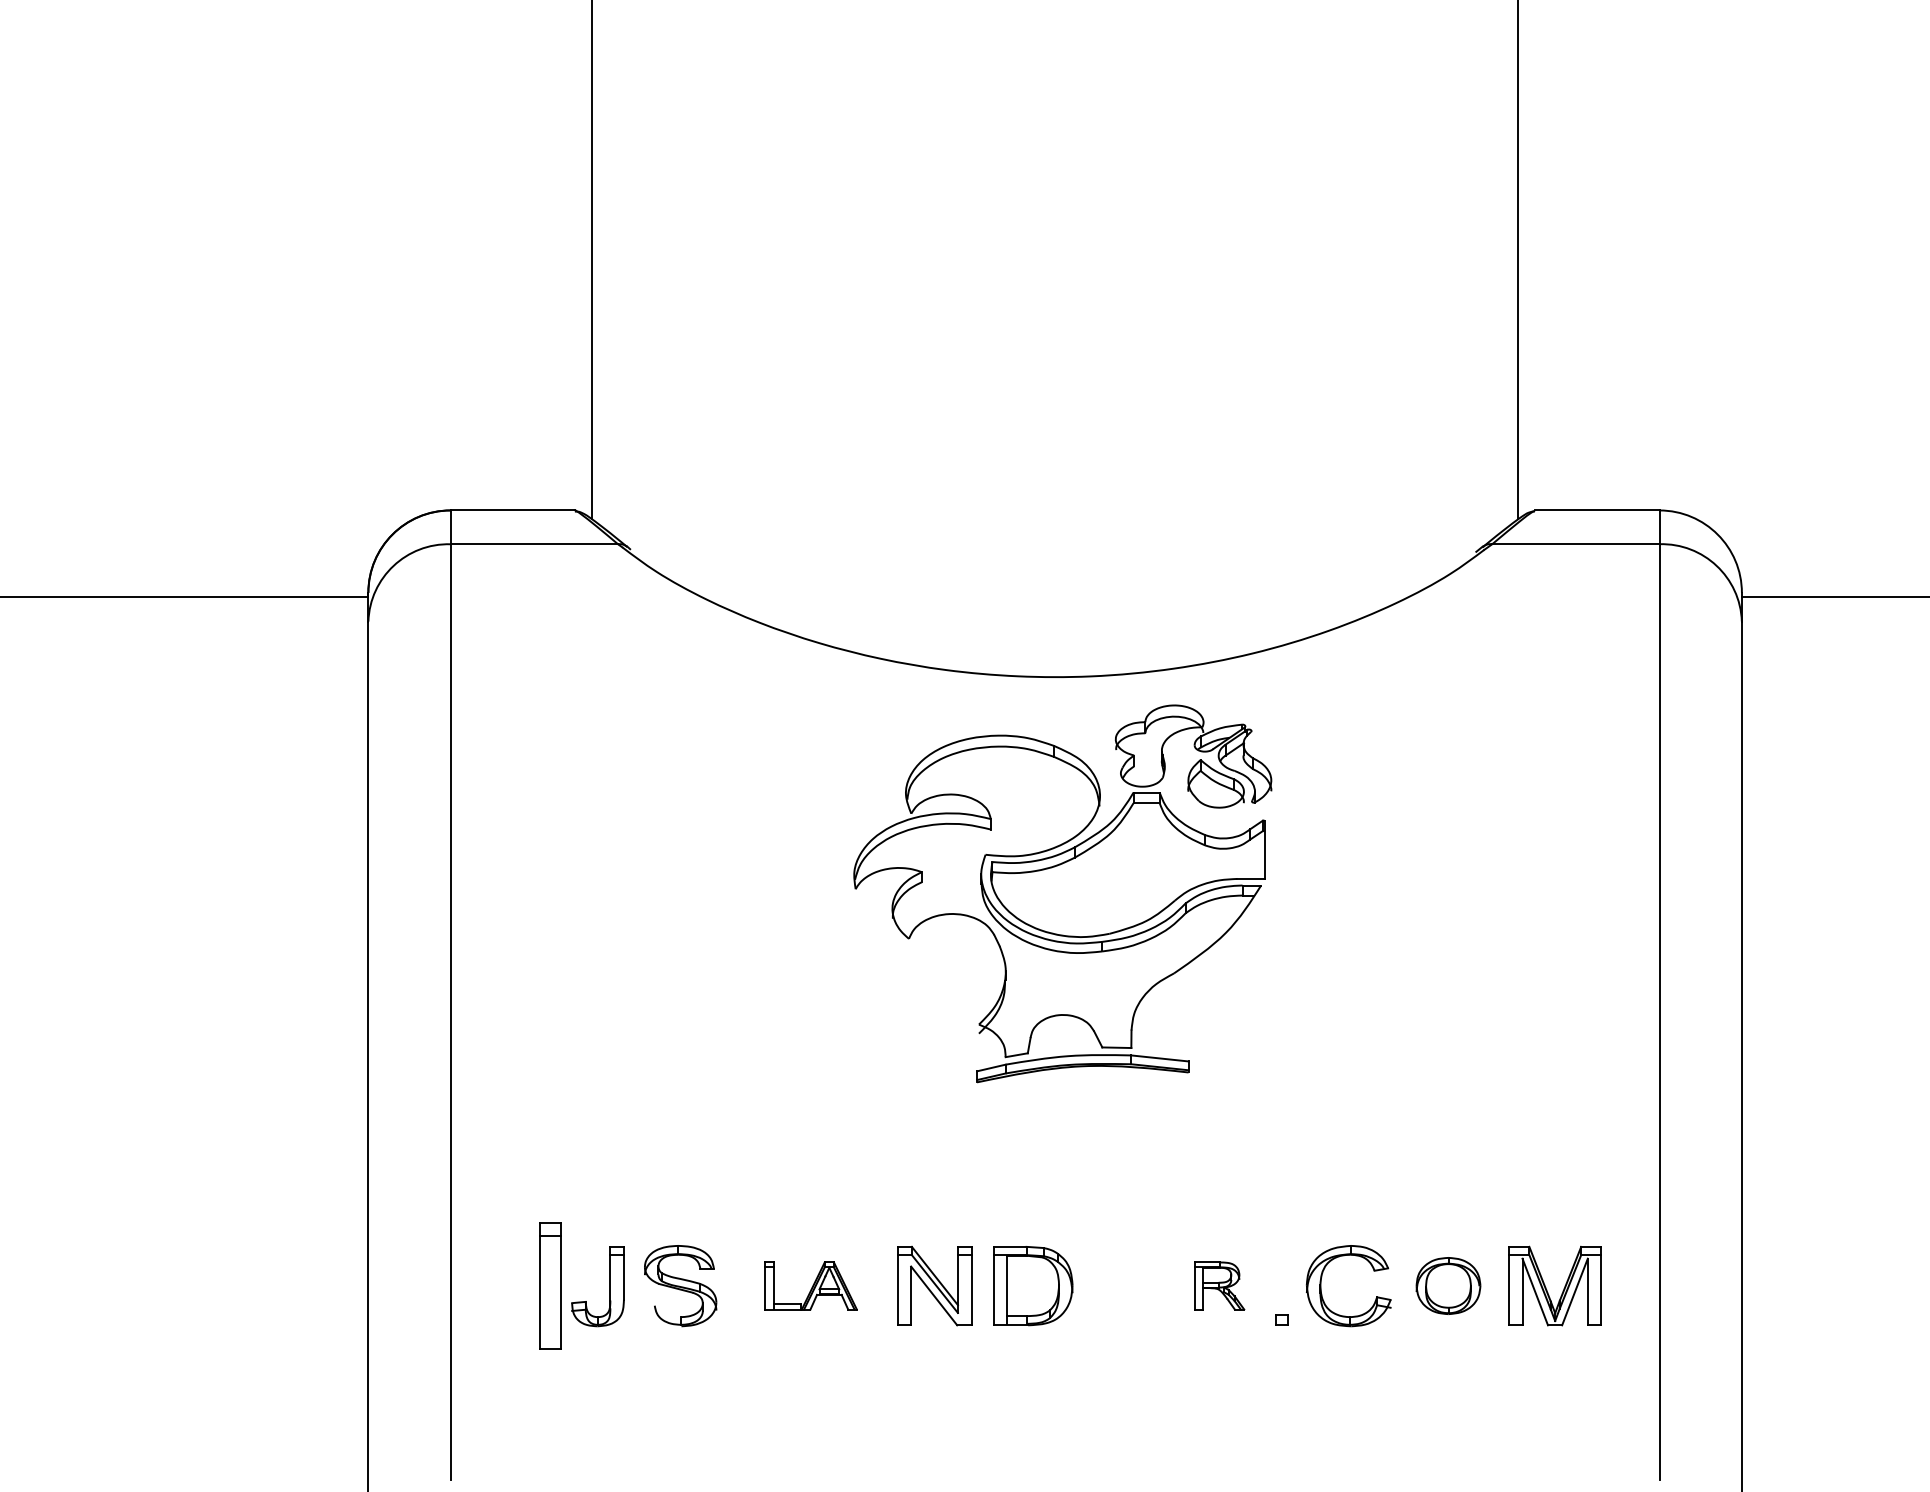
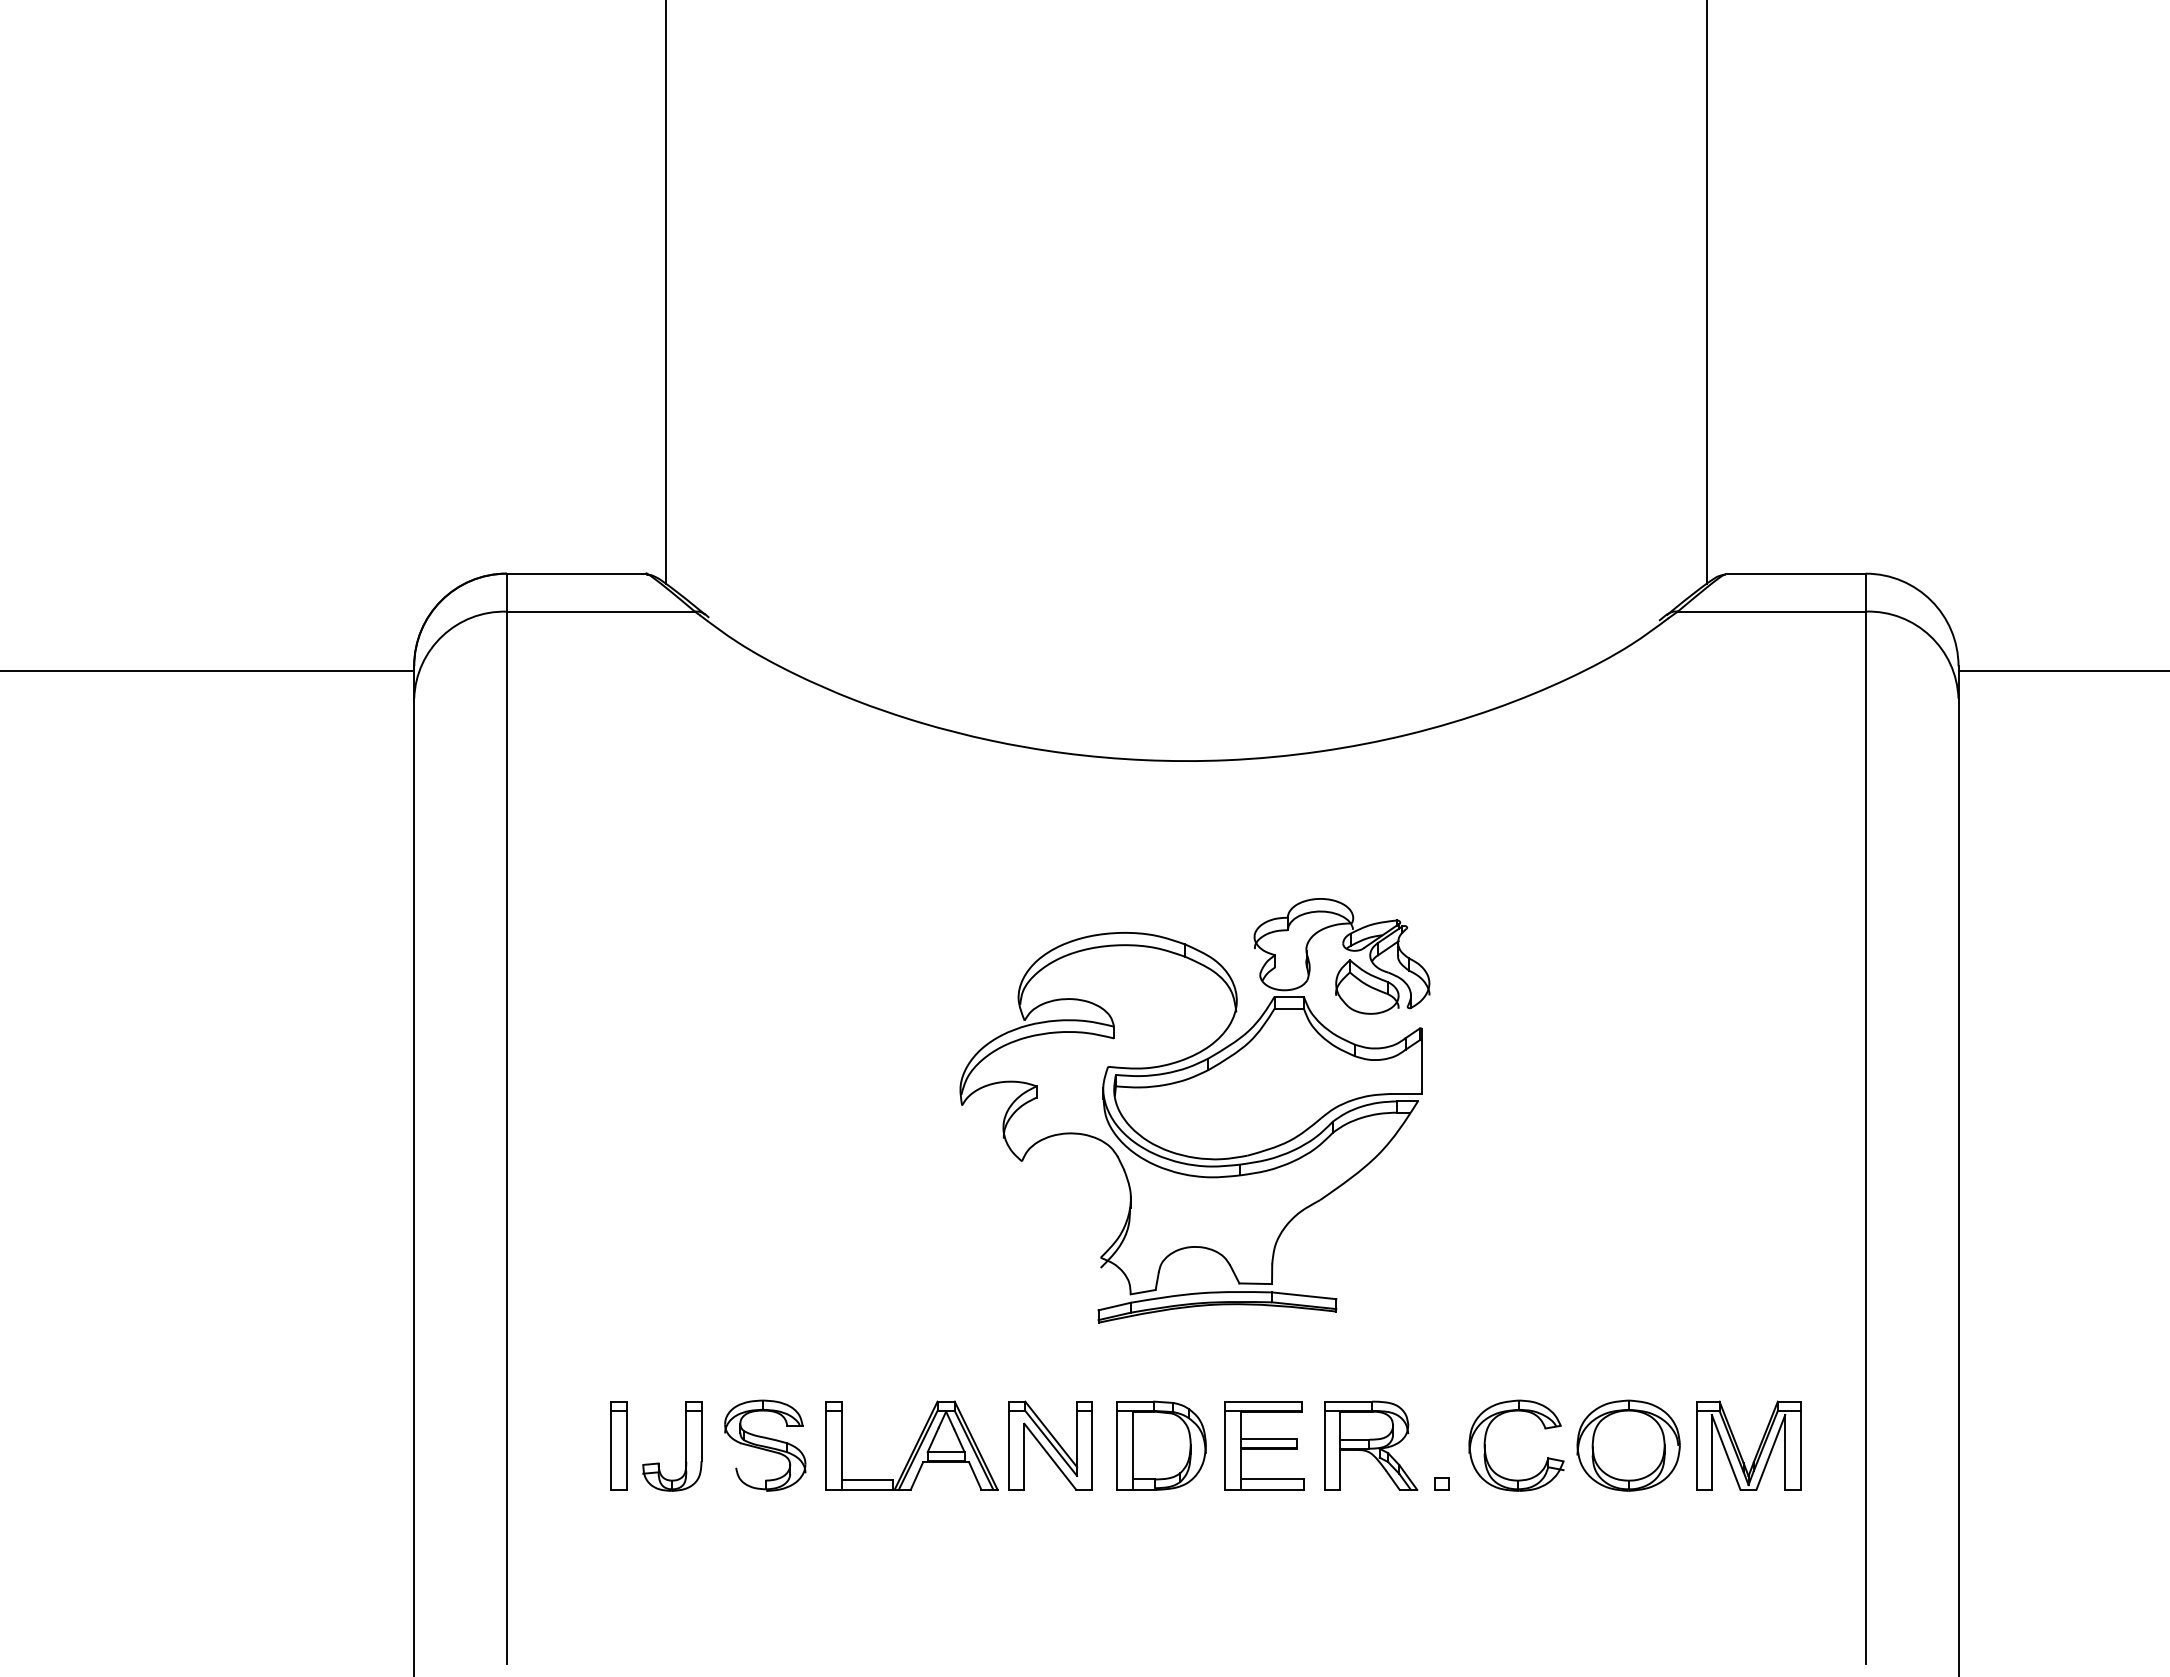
part: (1062, 893) -> (1194, 1110), moved
part: (550, 1285) -> (618, 1445), size x0.62
part: (810, 1285) -> (911, 1445), size x1.67
part: (1124, 1285) -> (1264, 1445), added
part: (1219, 1285) -> (1371, 1445), size x1.67
part: (1448, 1285) -> (1628, 1445), size x1.43

